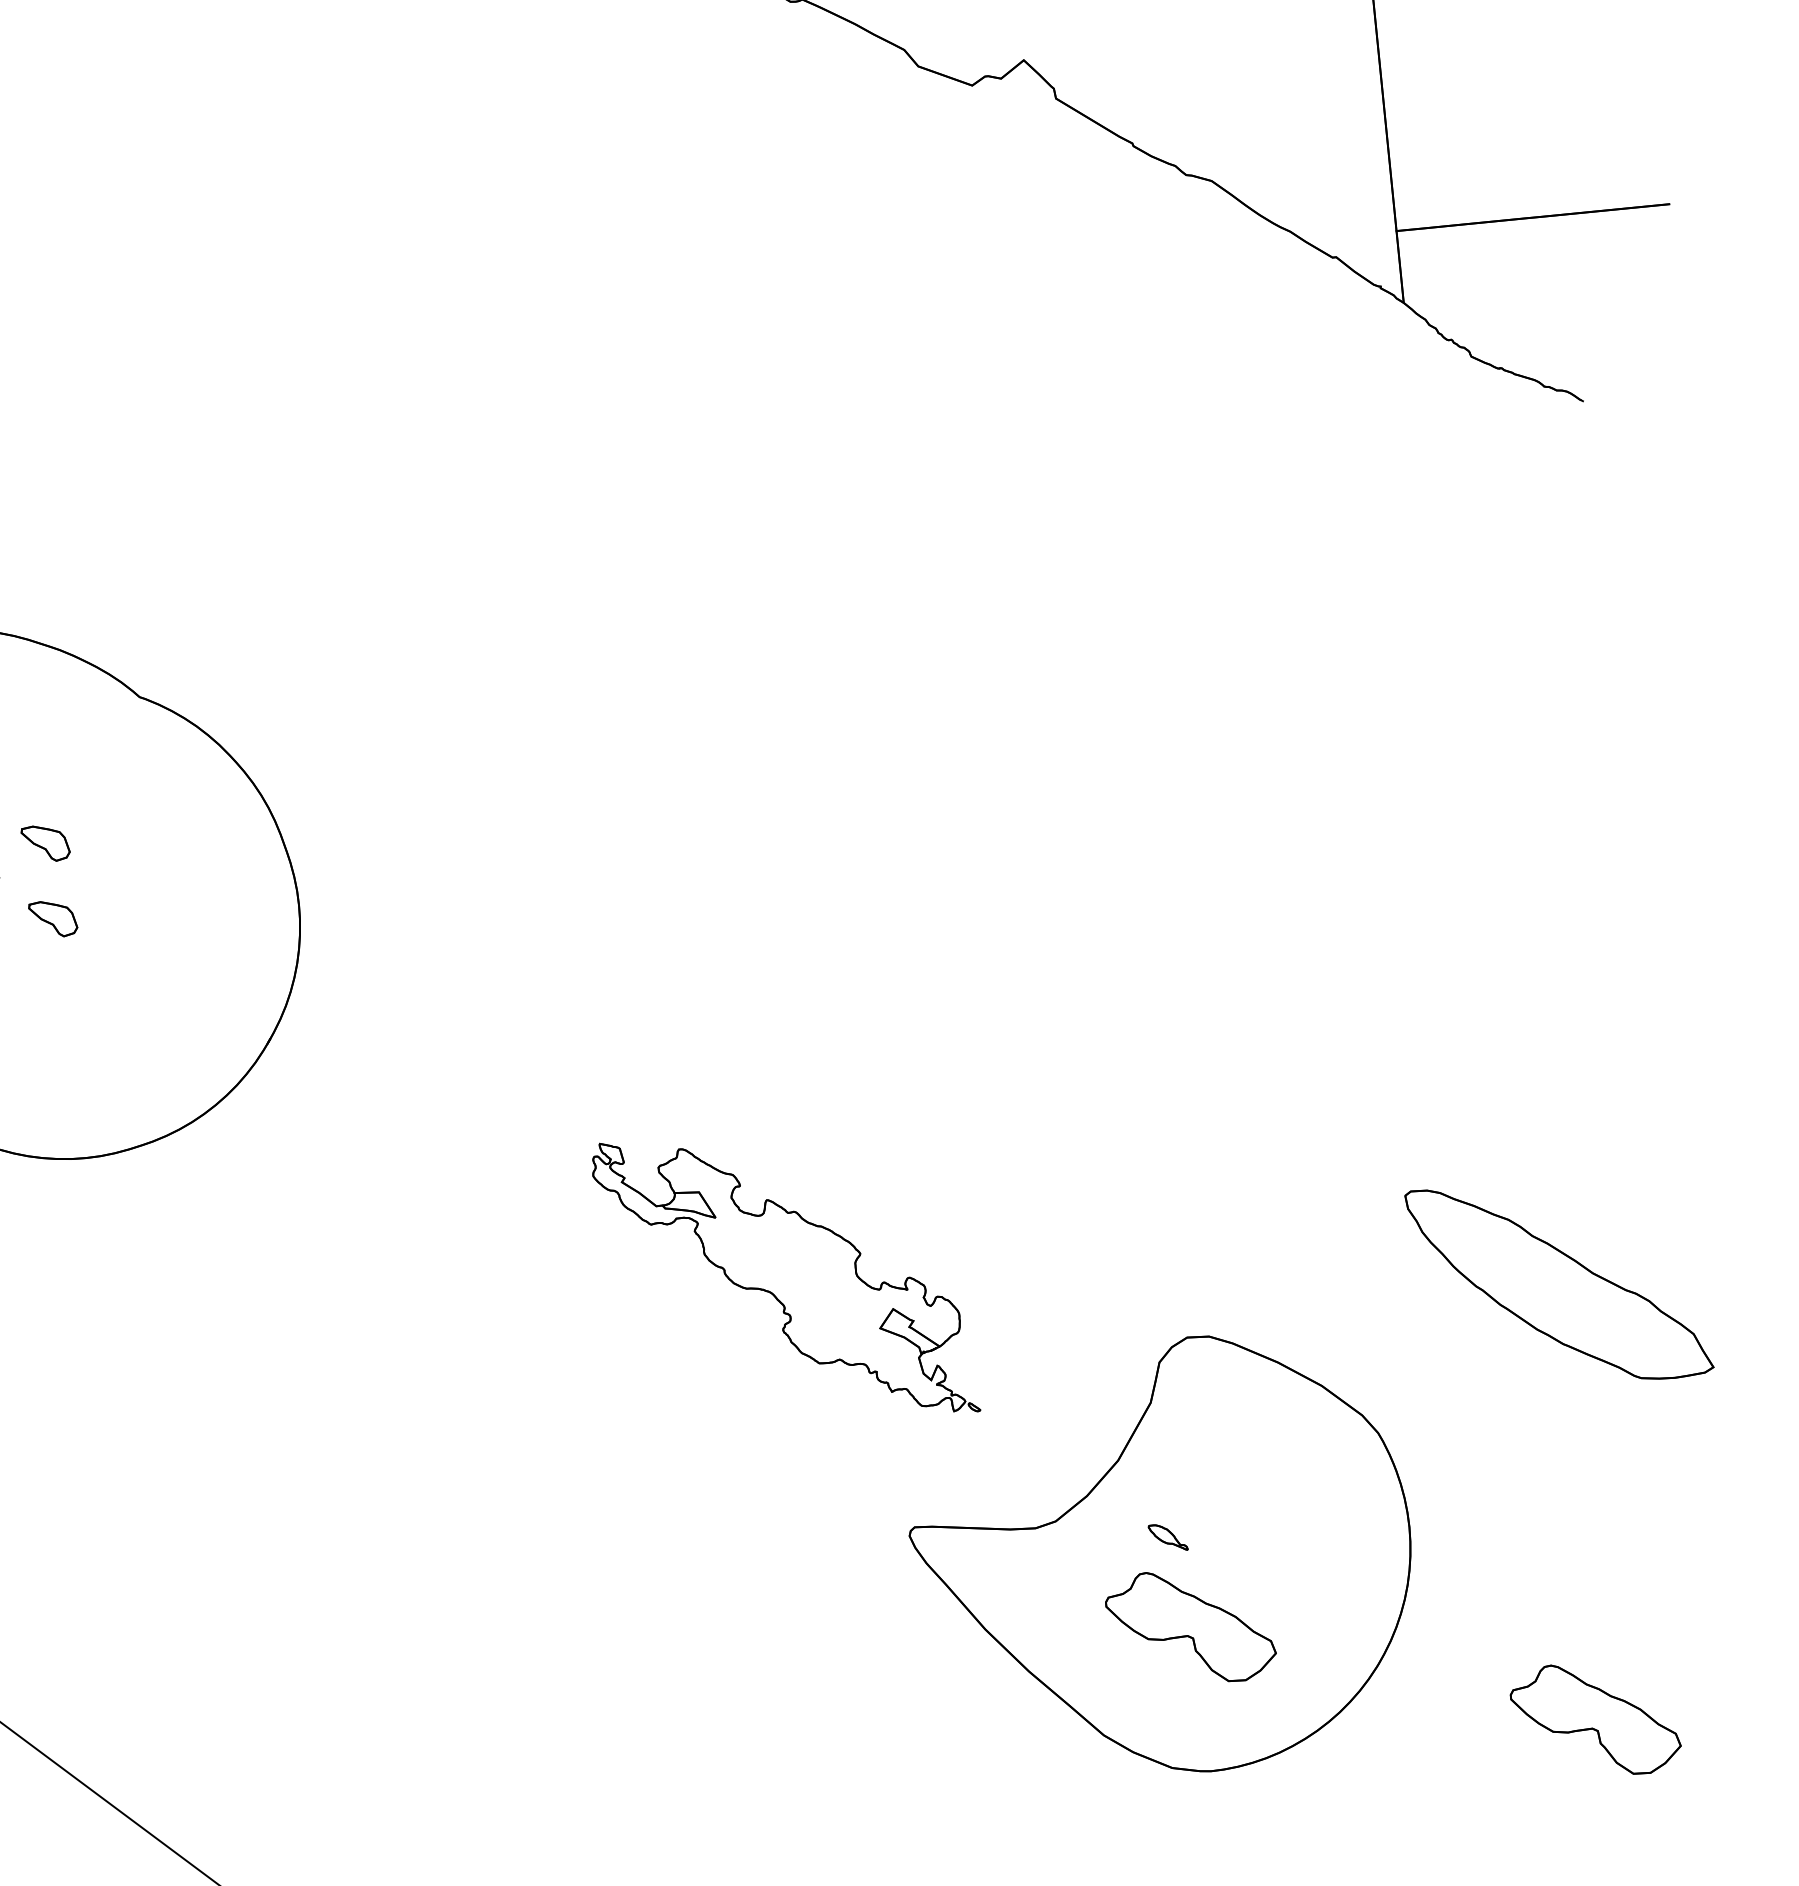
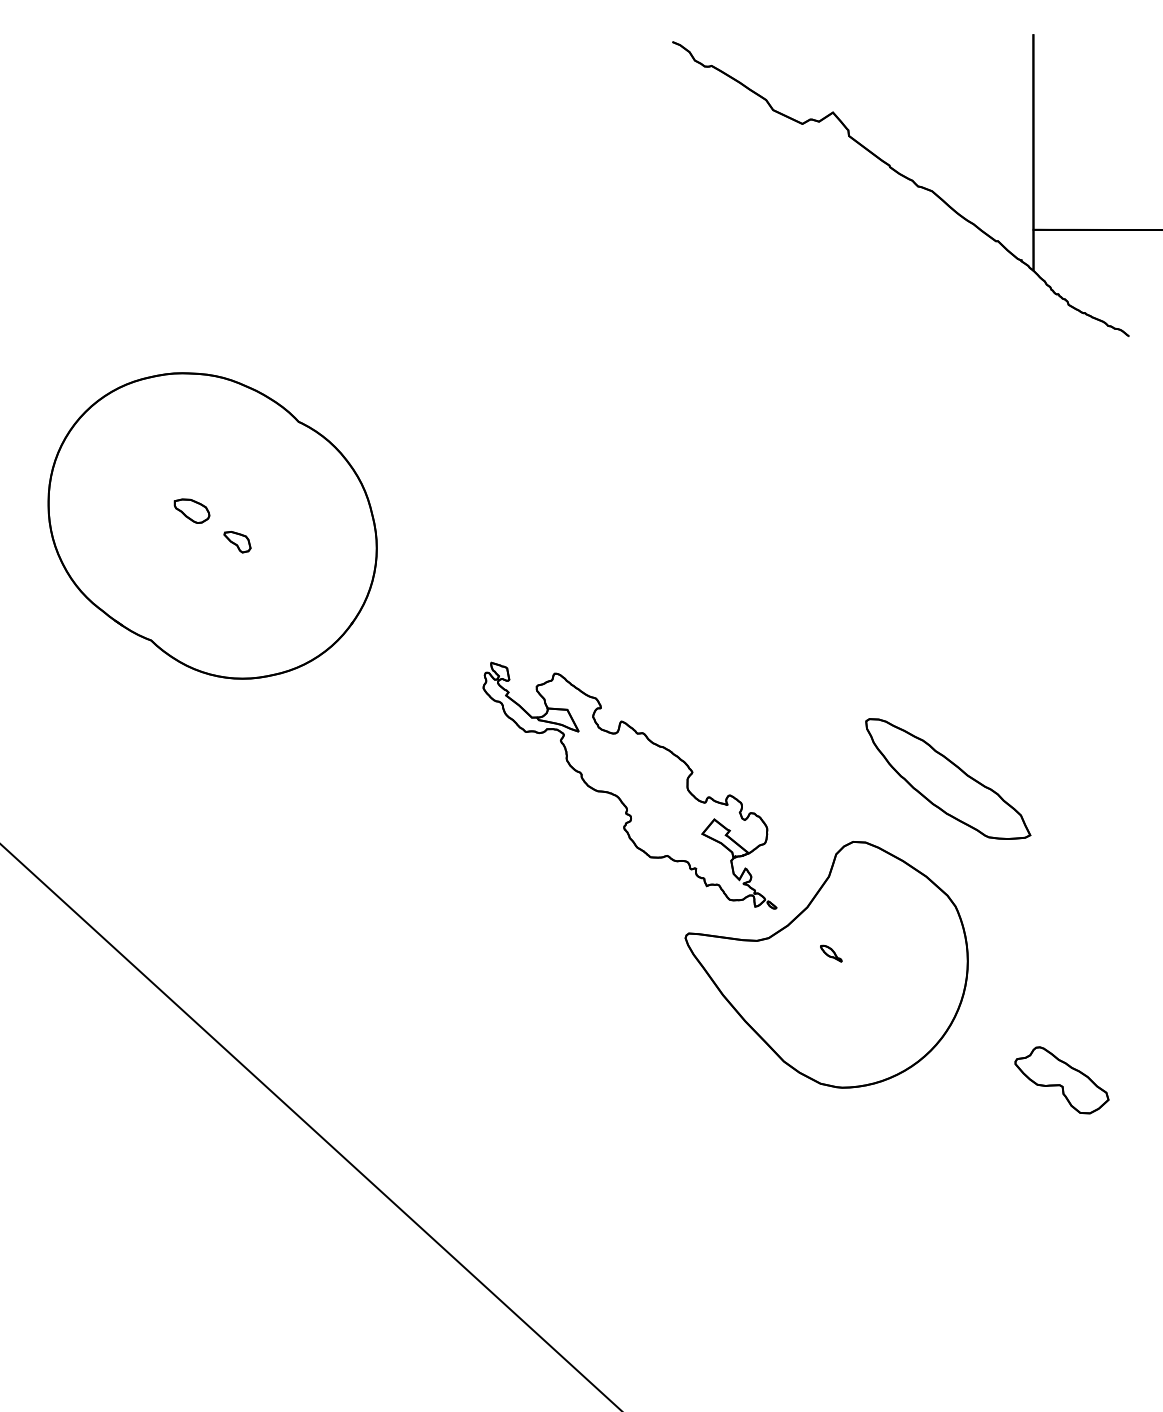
part: (45, 844) -> (237, 499), removed
part: (784, 1277) -> (629, 785), size x1.43
part: (1559, 1281) -> (948, 778), moved
part: (1190, 1627) -> (838, 1005), removed

